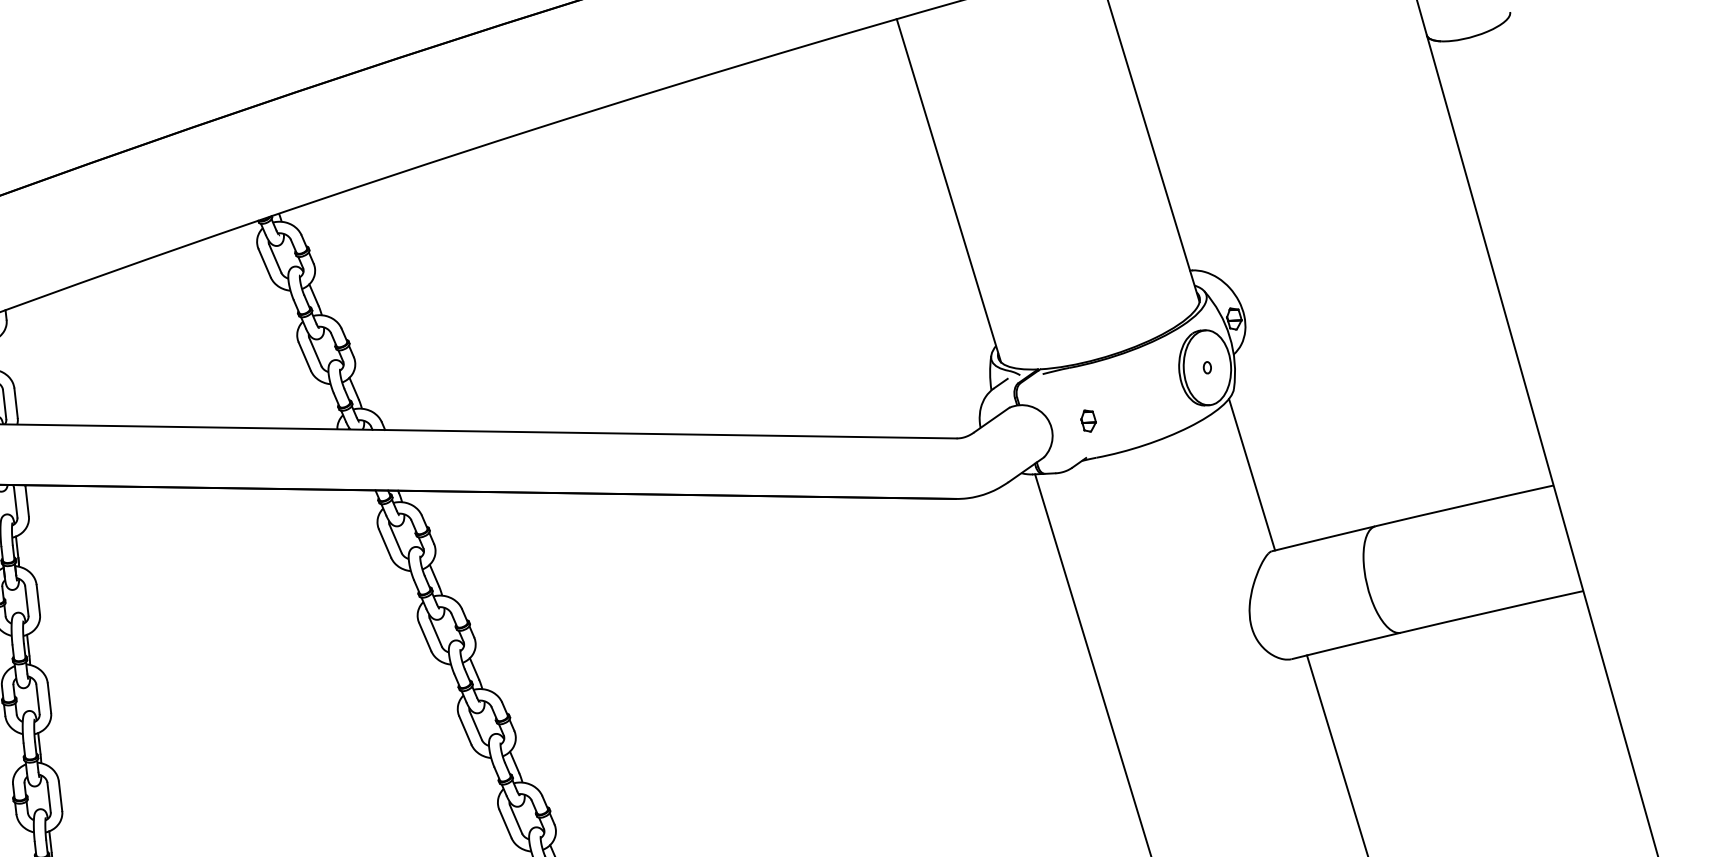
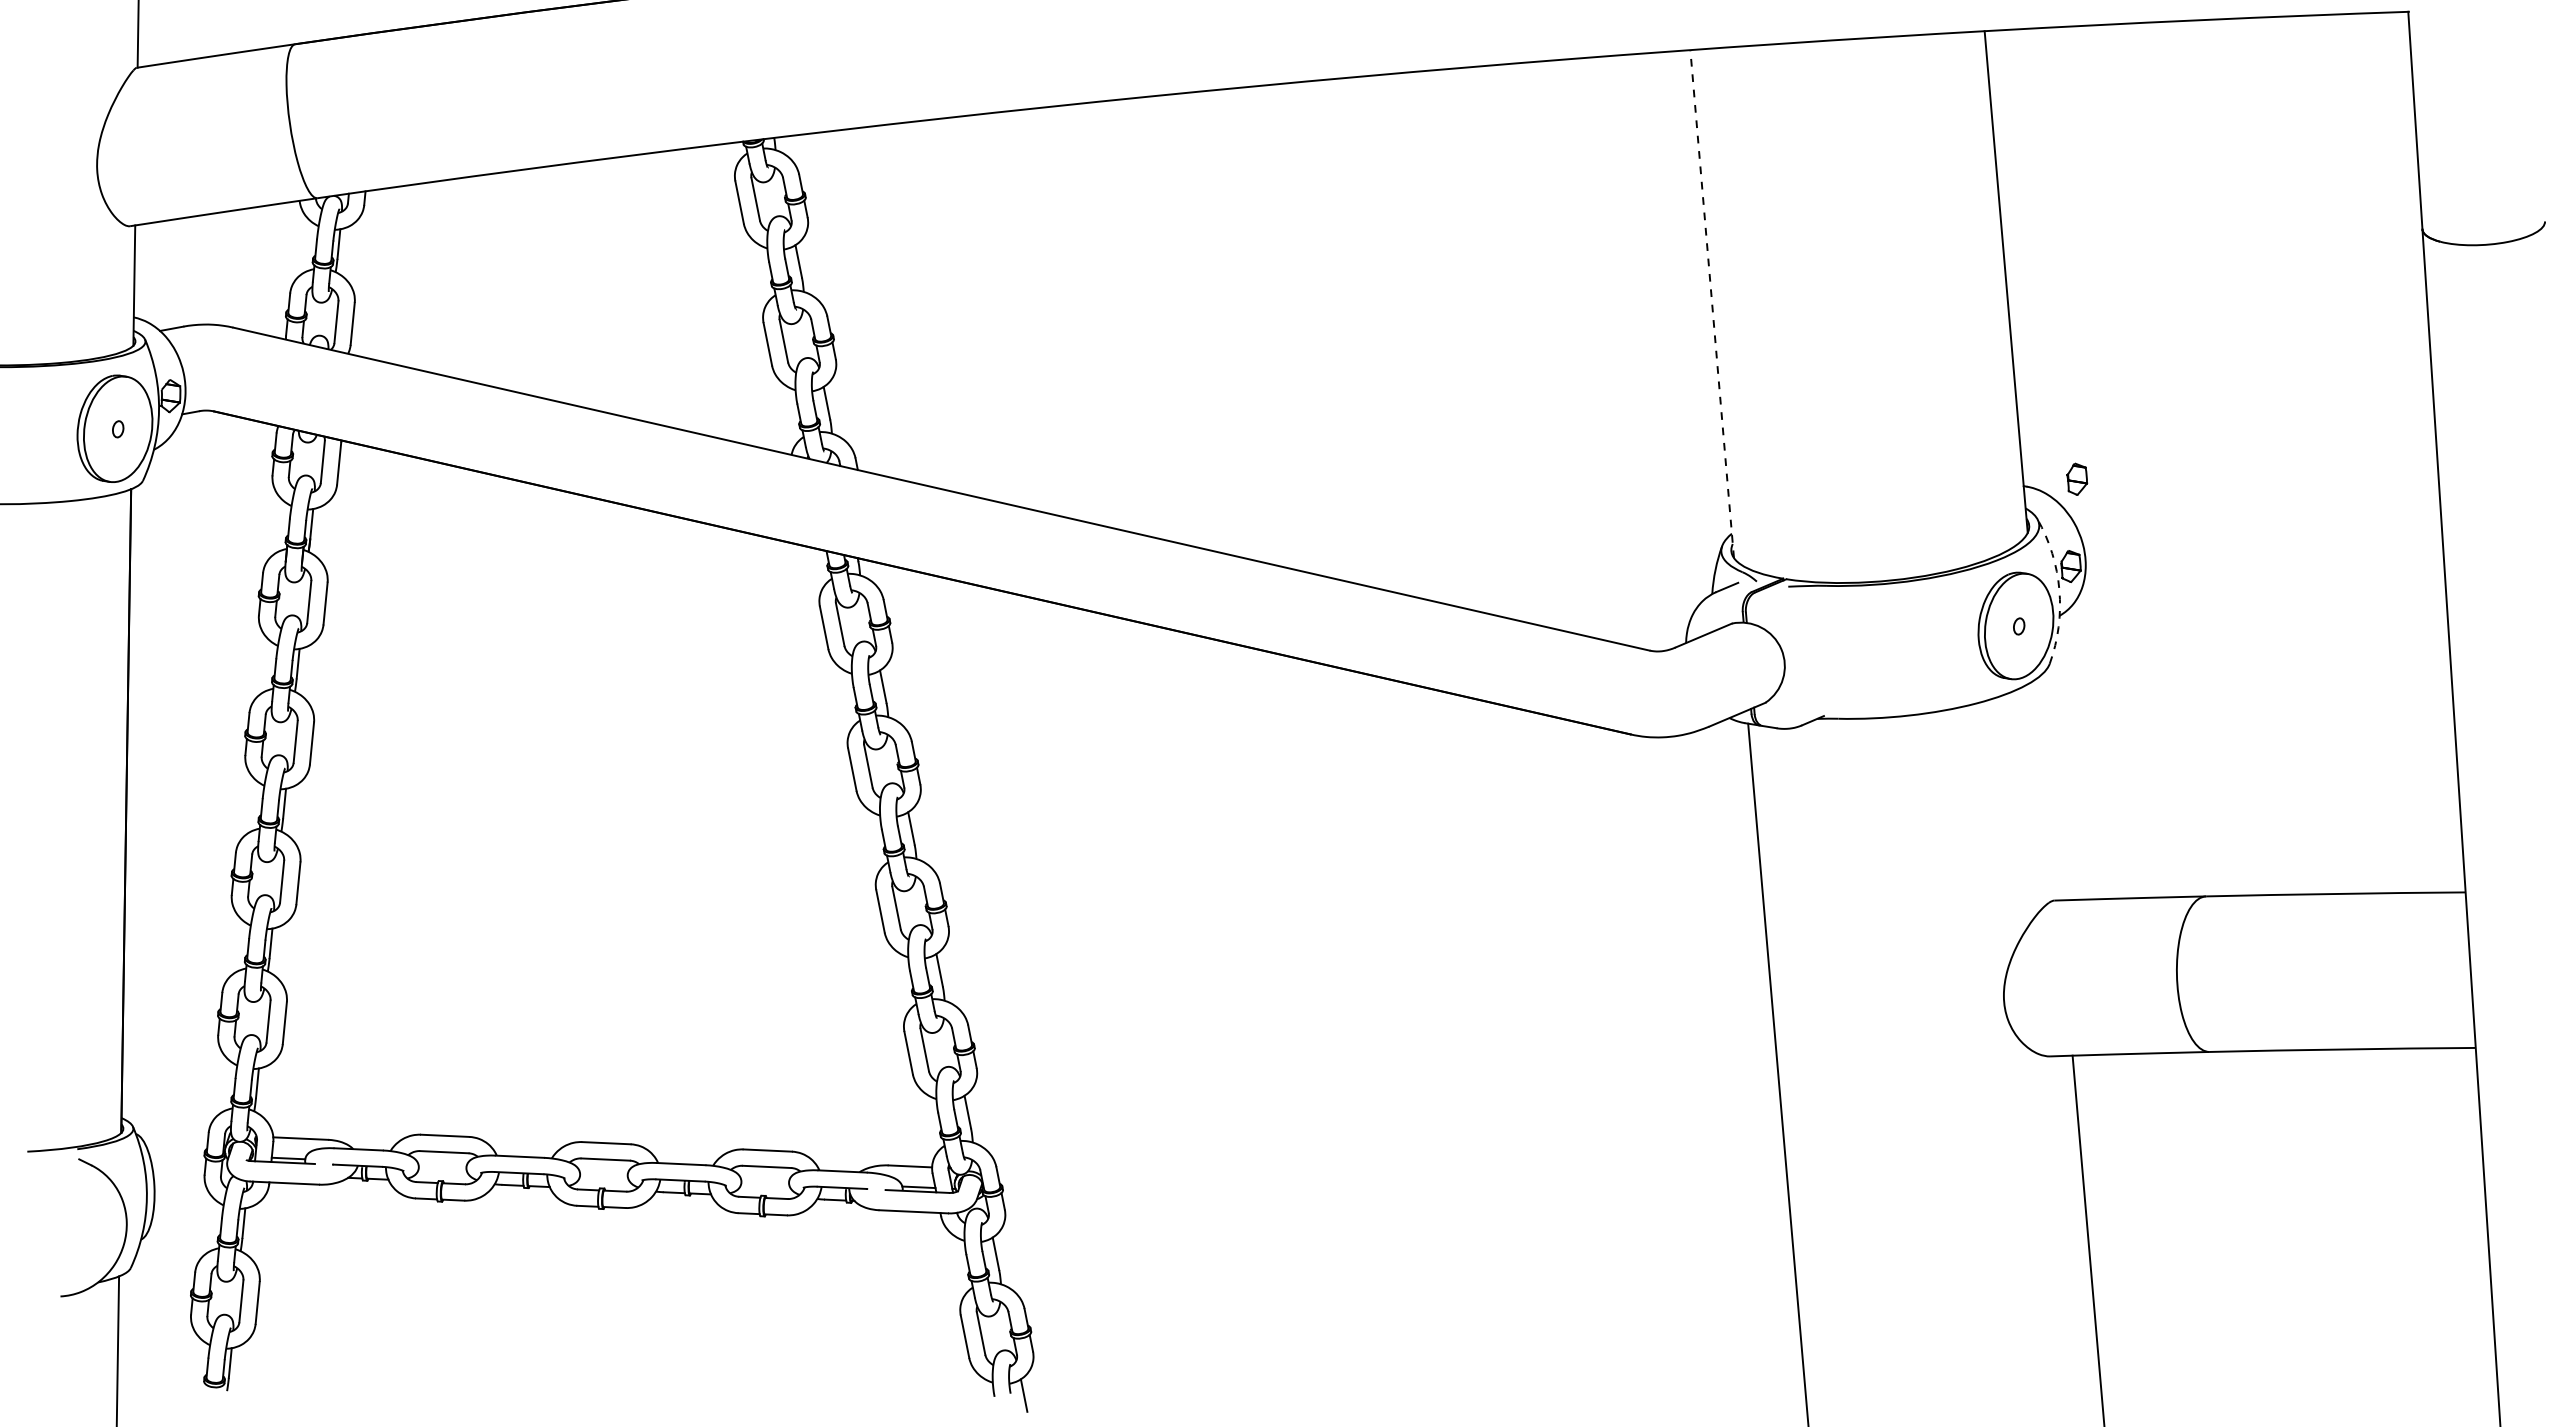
line: (949, 191) -> (1712, 304), solid -> dashed
arc: (1229, 337) -> (2059, 590), solid -> dashed
part: (1088, 420) -> (2077, 478), moved
line: (1252, 474) -> (2049, 788), removed

